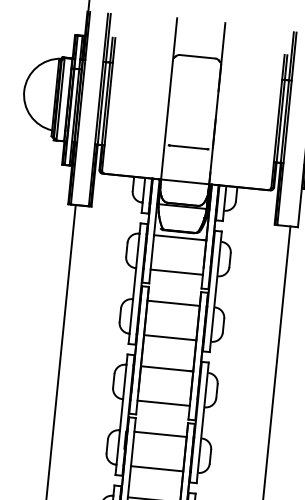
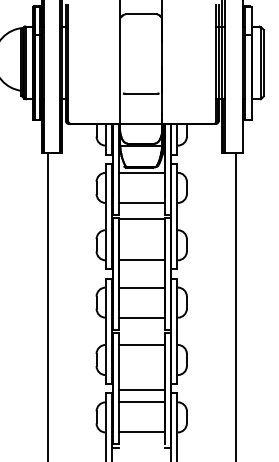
line: (173, 303) -> (141, 219), moved
line: (156, 469) -> (141, 390), moved

